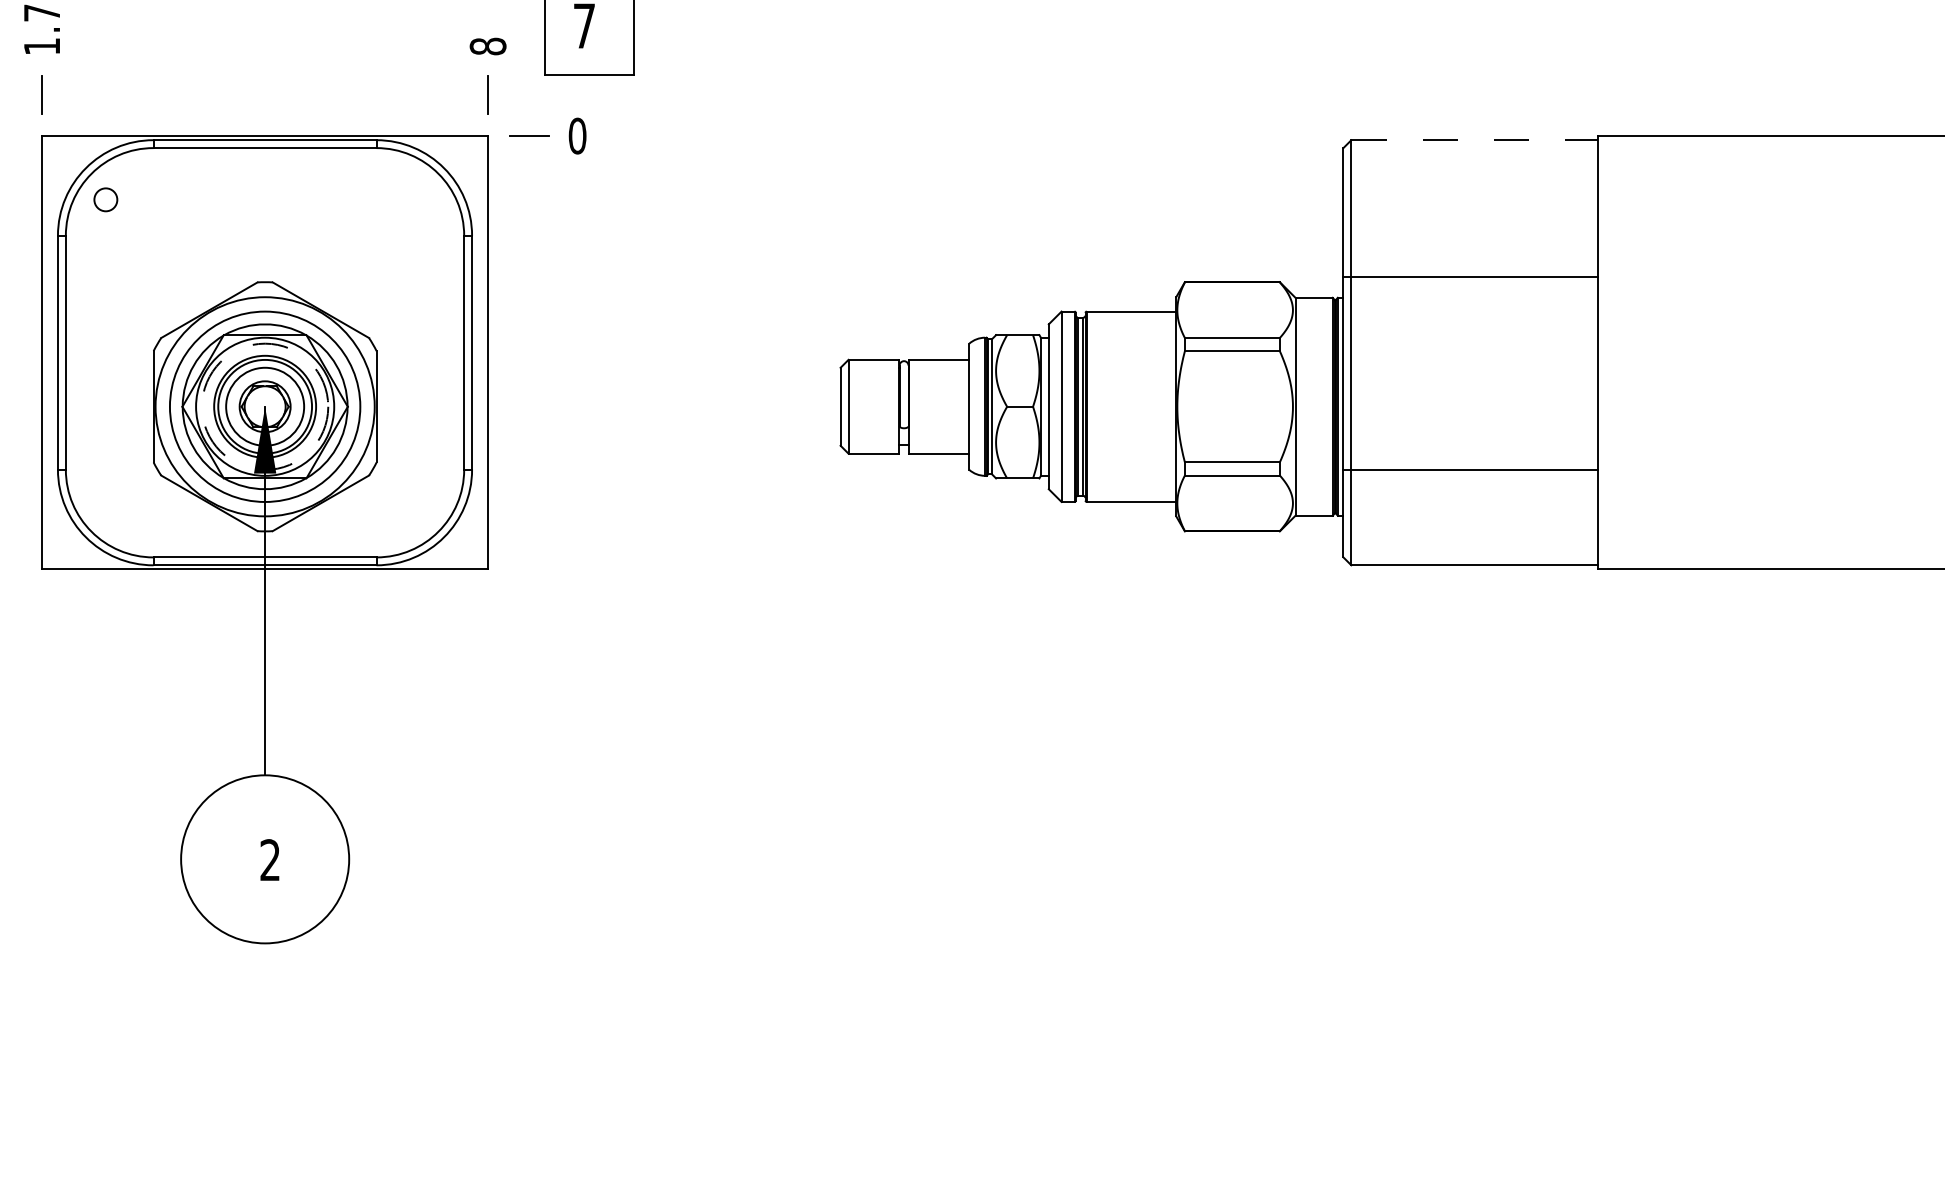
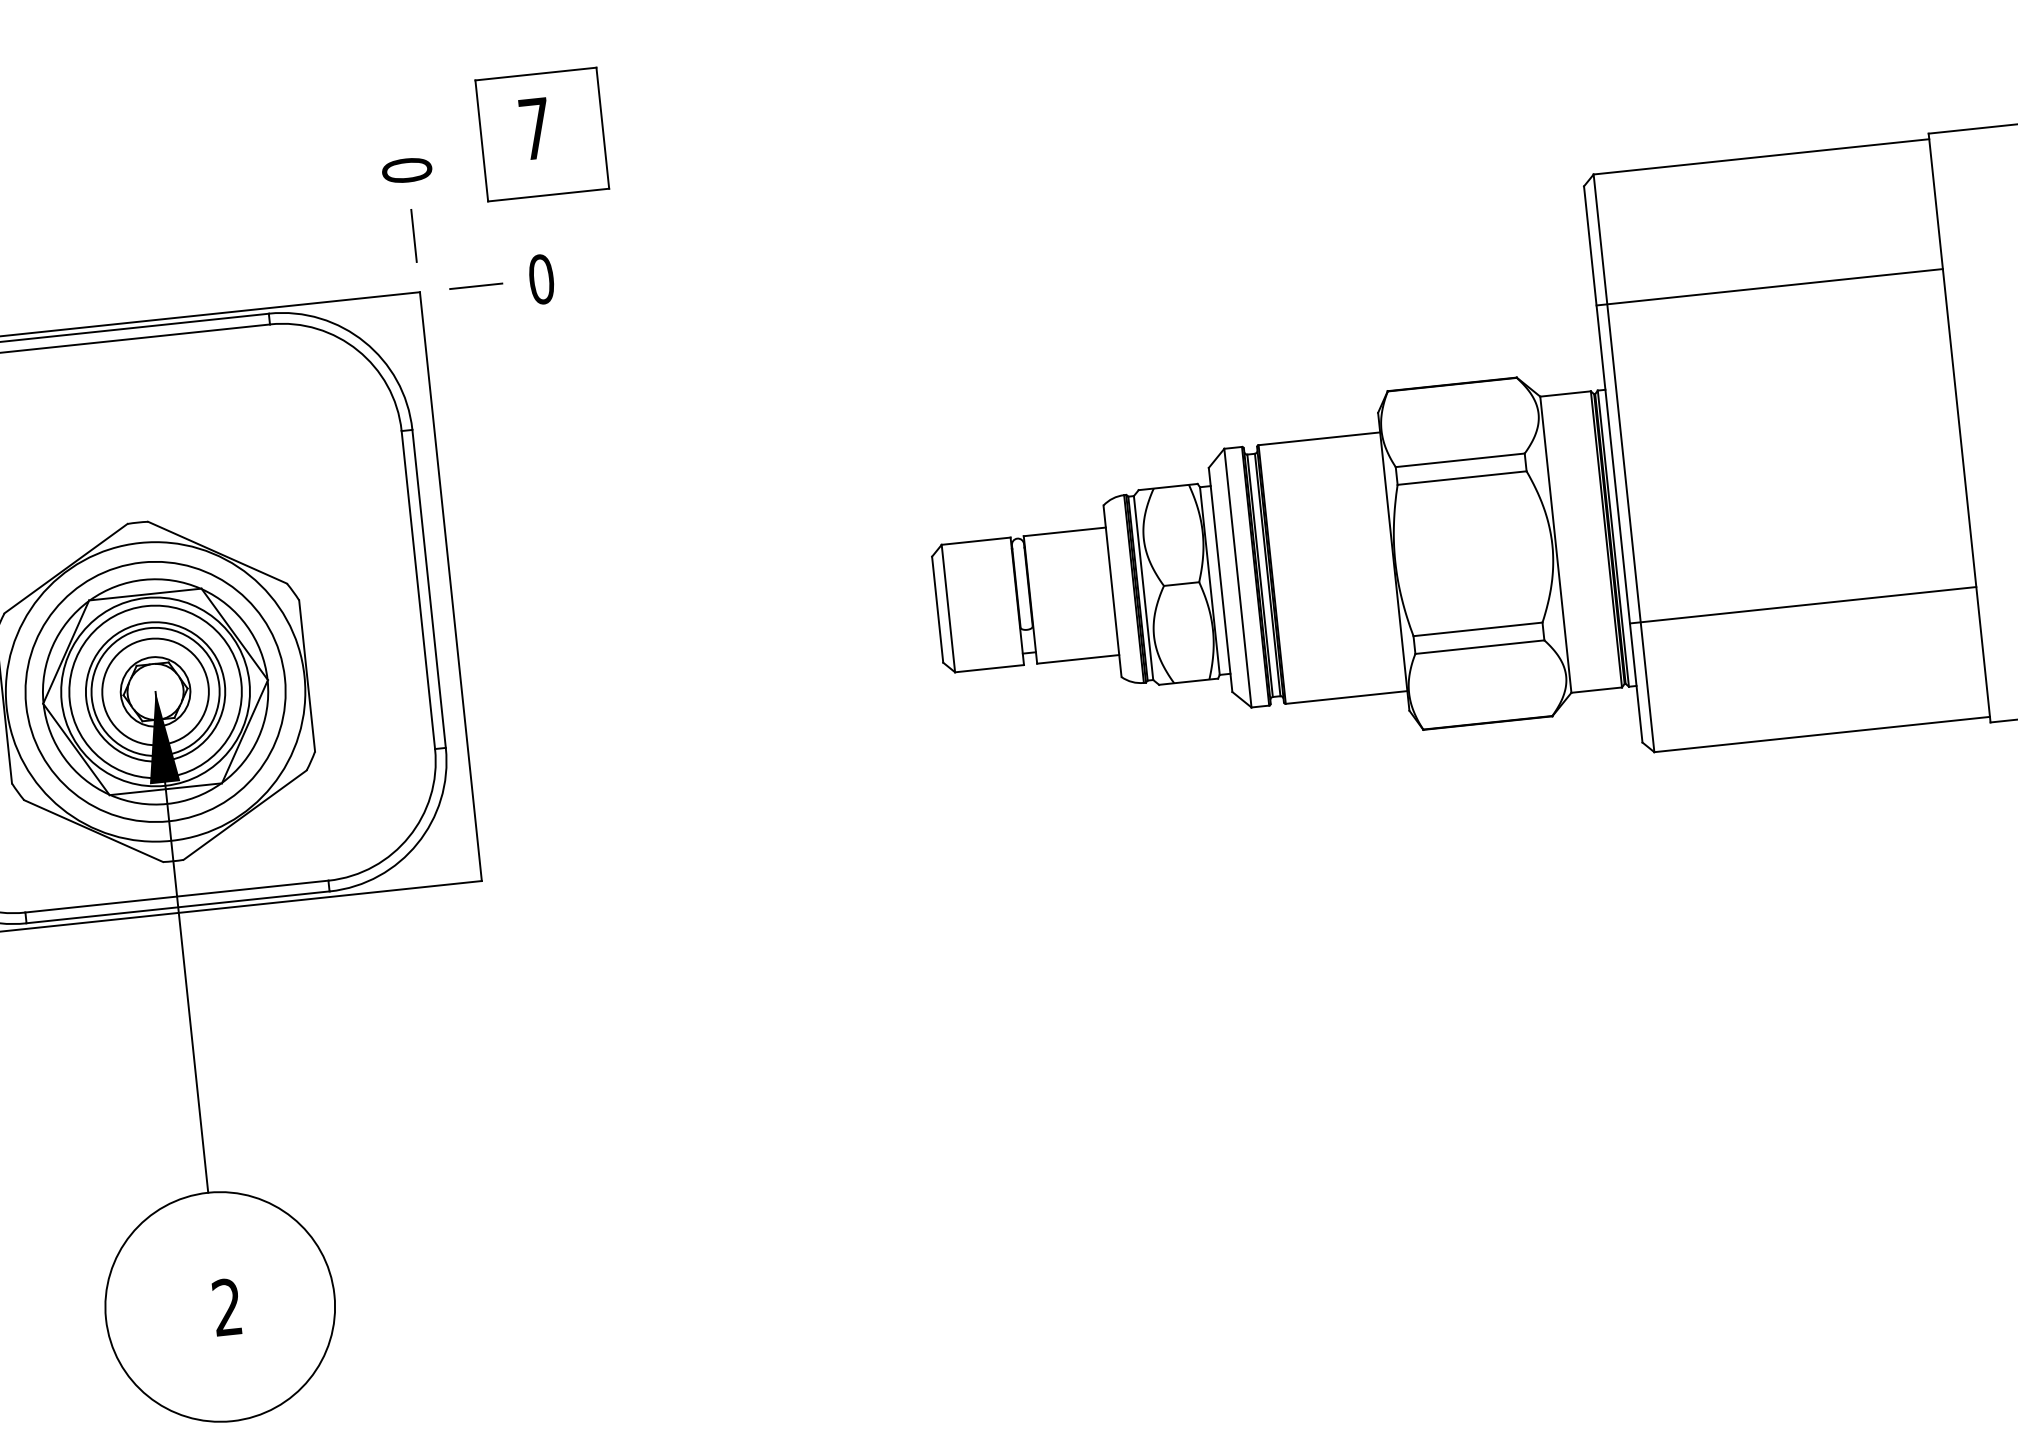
text: (488, 46) -> (407, 170), 8 -> 0
line: (1475, 140) -> (1762, 157), dashed -> solid
line: (1470, 276) -> (1769, 286), moved
circle: (265, 406) -> (156, 691), dashed -> solid

